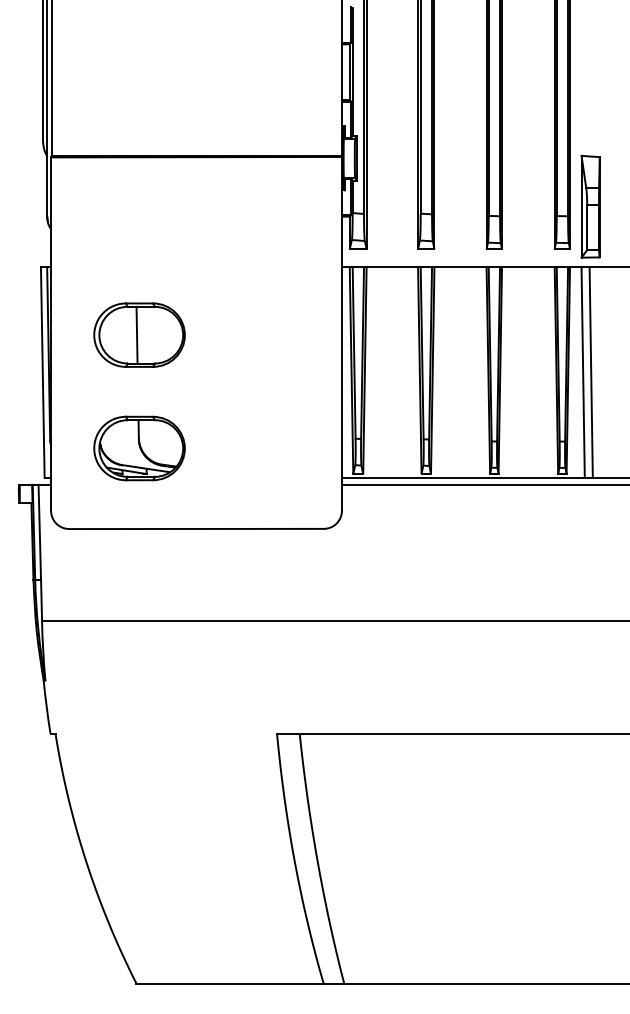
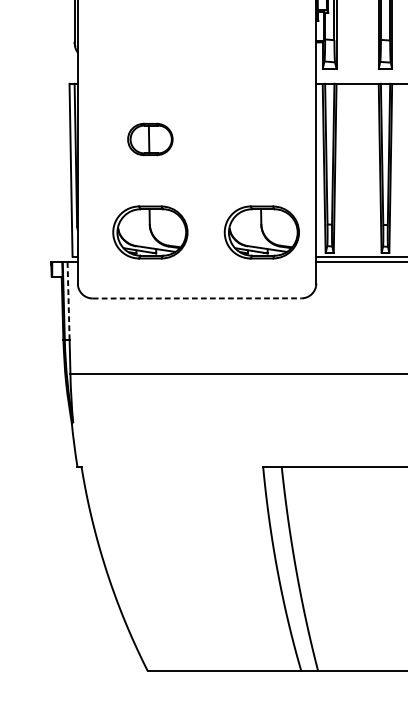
part: (139, 334) -> (150, 139), size x0.6
part: (275, 448) -> (261, 232), added
line: (197, 528) -> (197, 298), solid -> dashed
line: (39, 532) -> (68, 301), solid -> dashed

